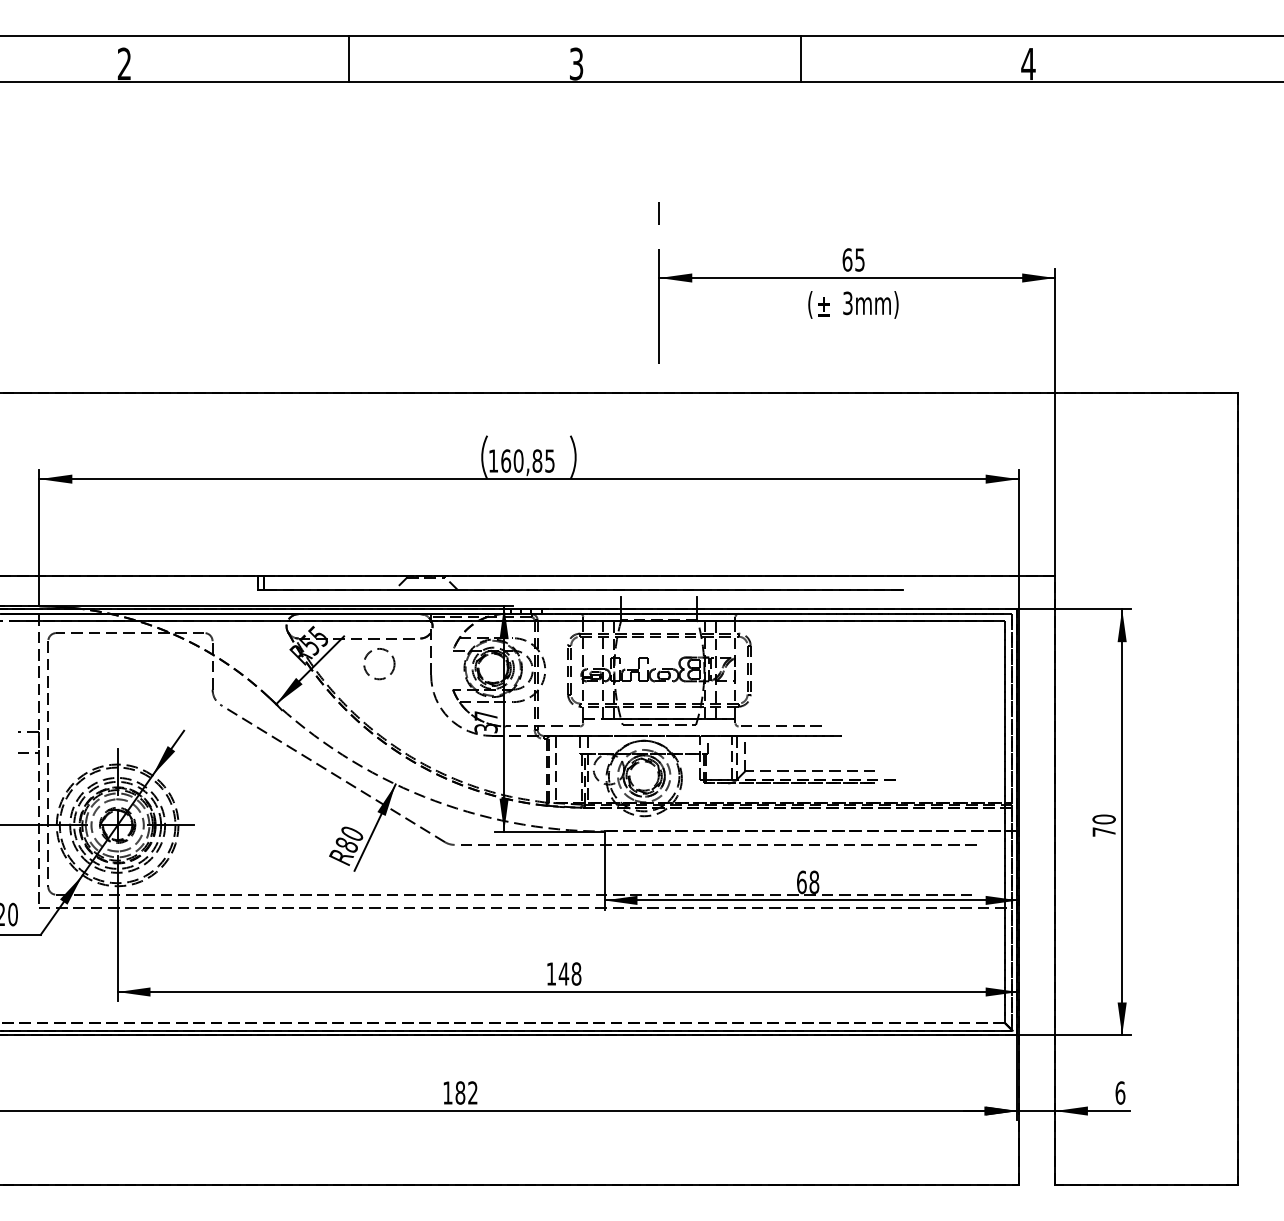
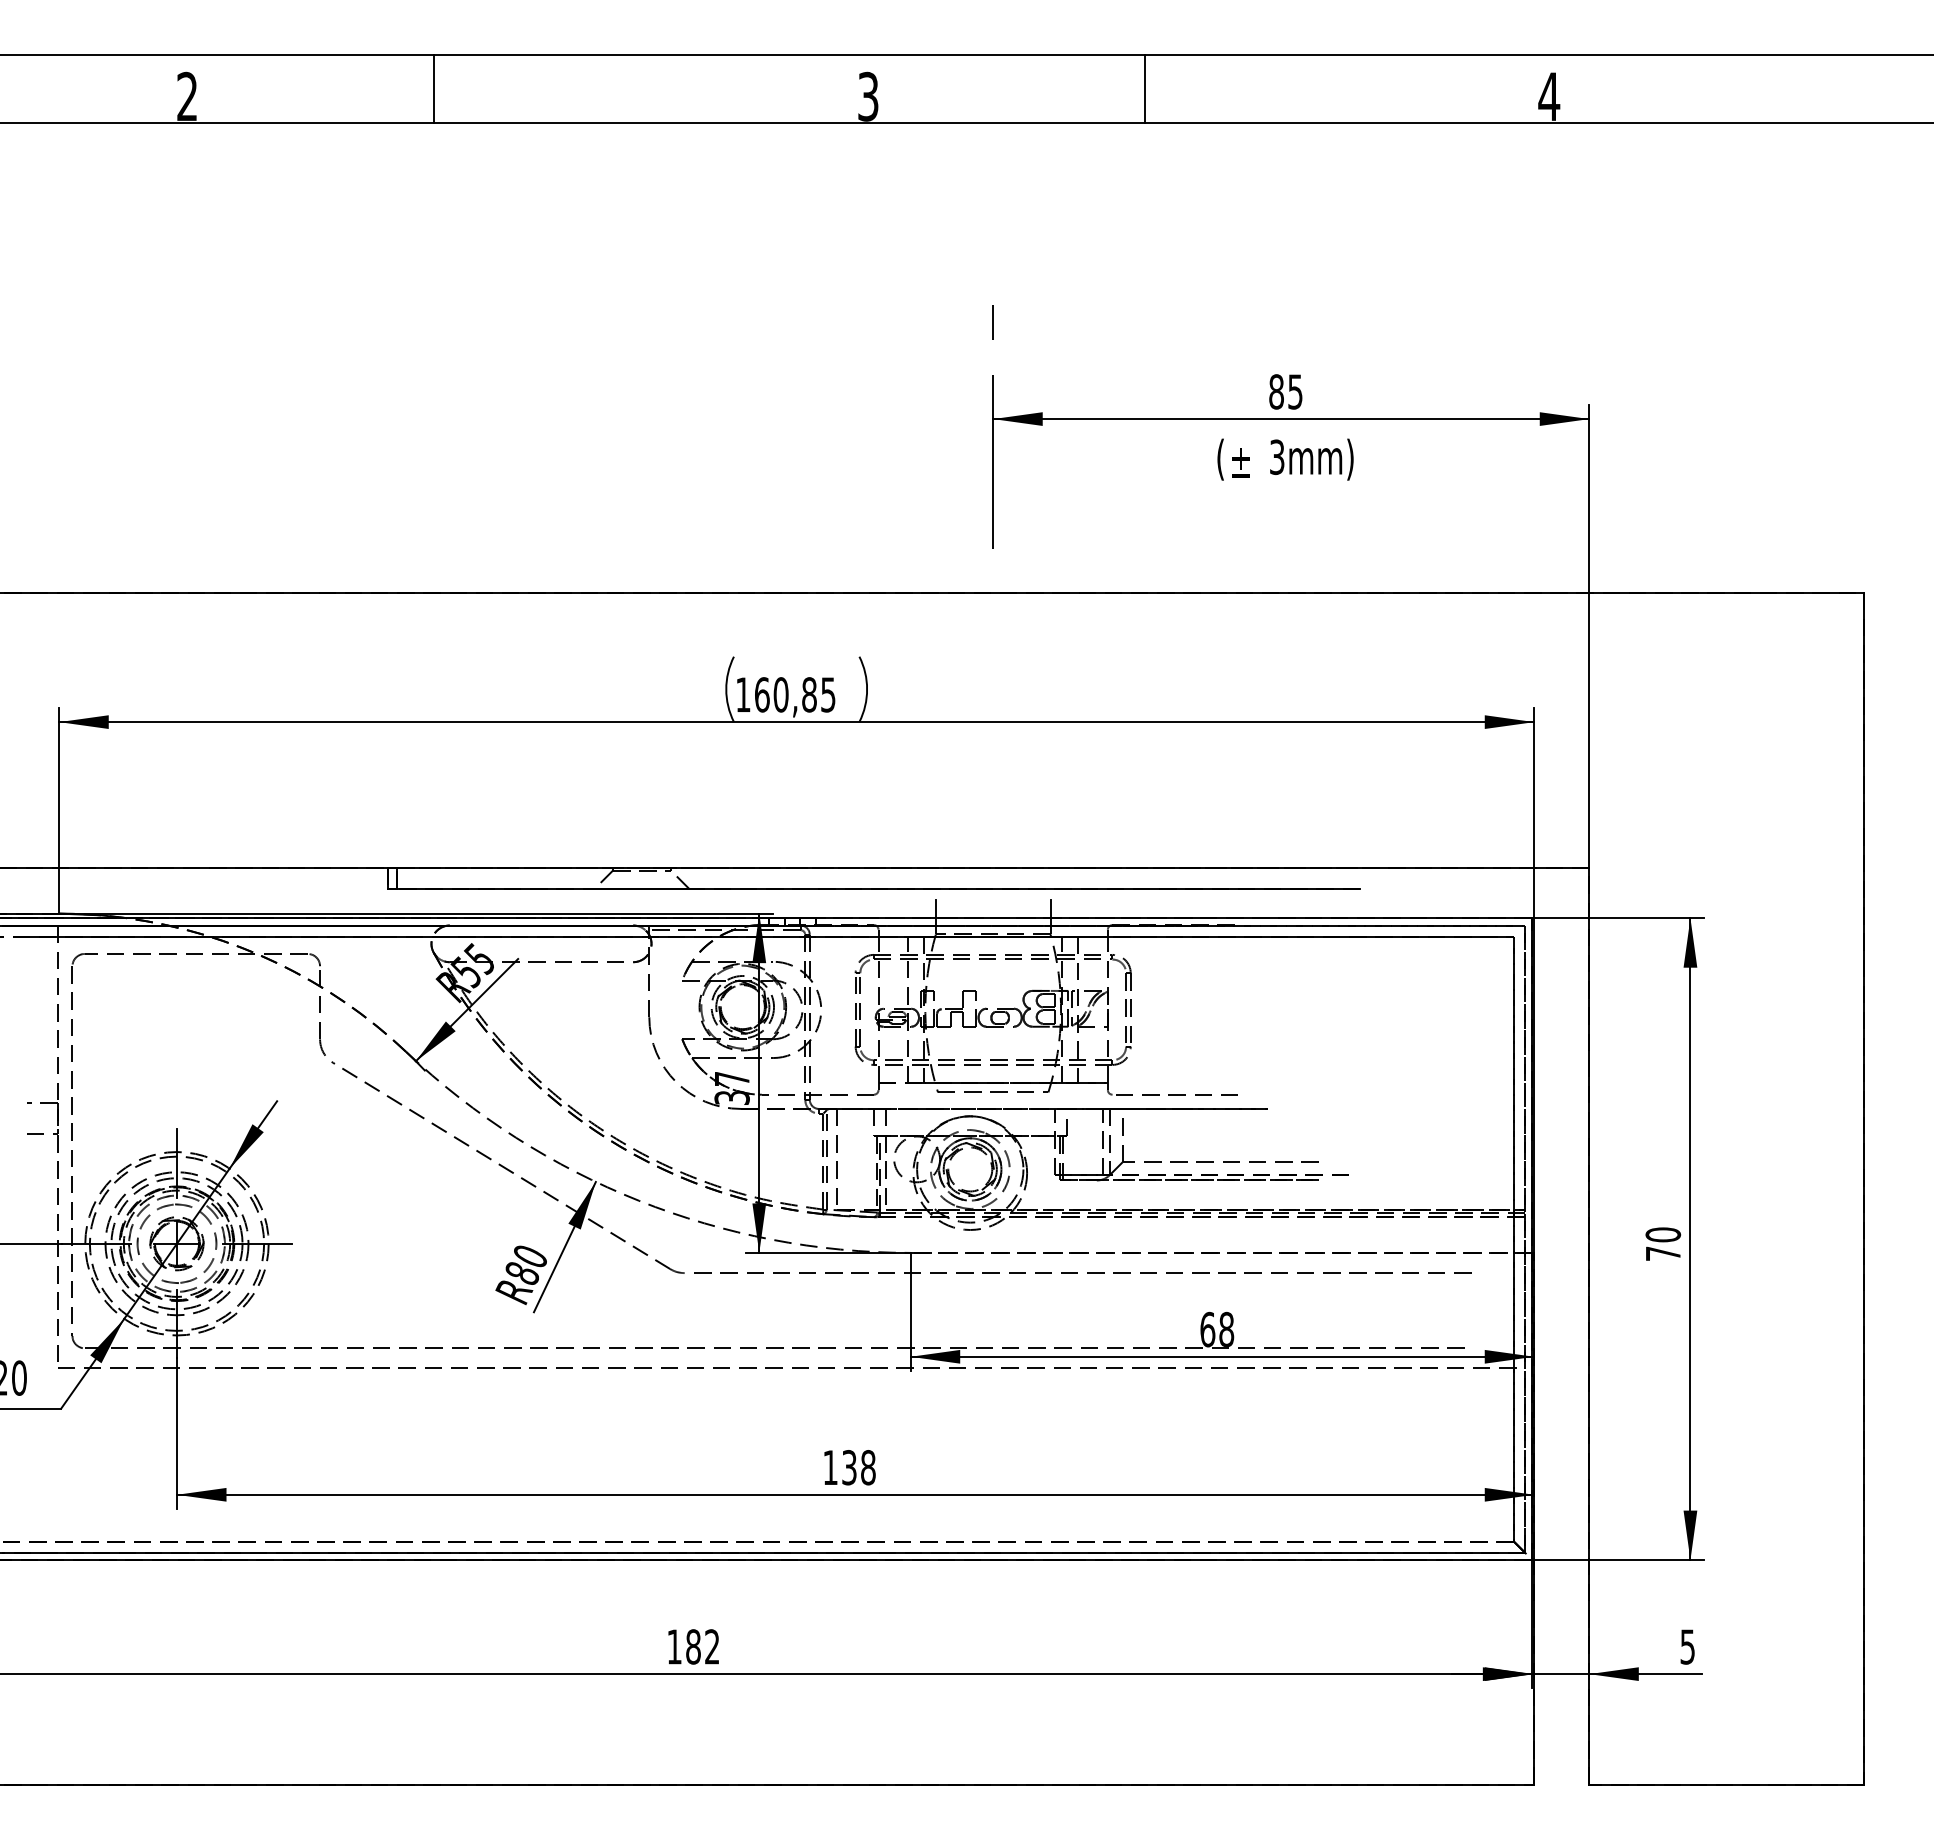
line: (349, 58) -> (434, 88), moved
line: (801, 58) -> (1145, 88), moved
text: (847, 259) -> (1276, 391), 65 -> 85
circle: (379, 664) -> (571, 1001), removed
text: (563, 973) -> (848, 1466), 148 -> 138
text: (1120, 1092) -> (1687, 1646), 6 -> 5

